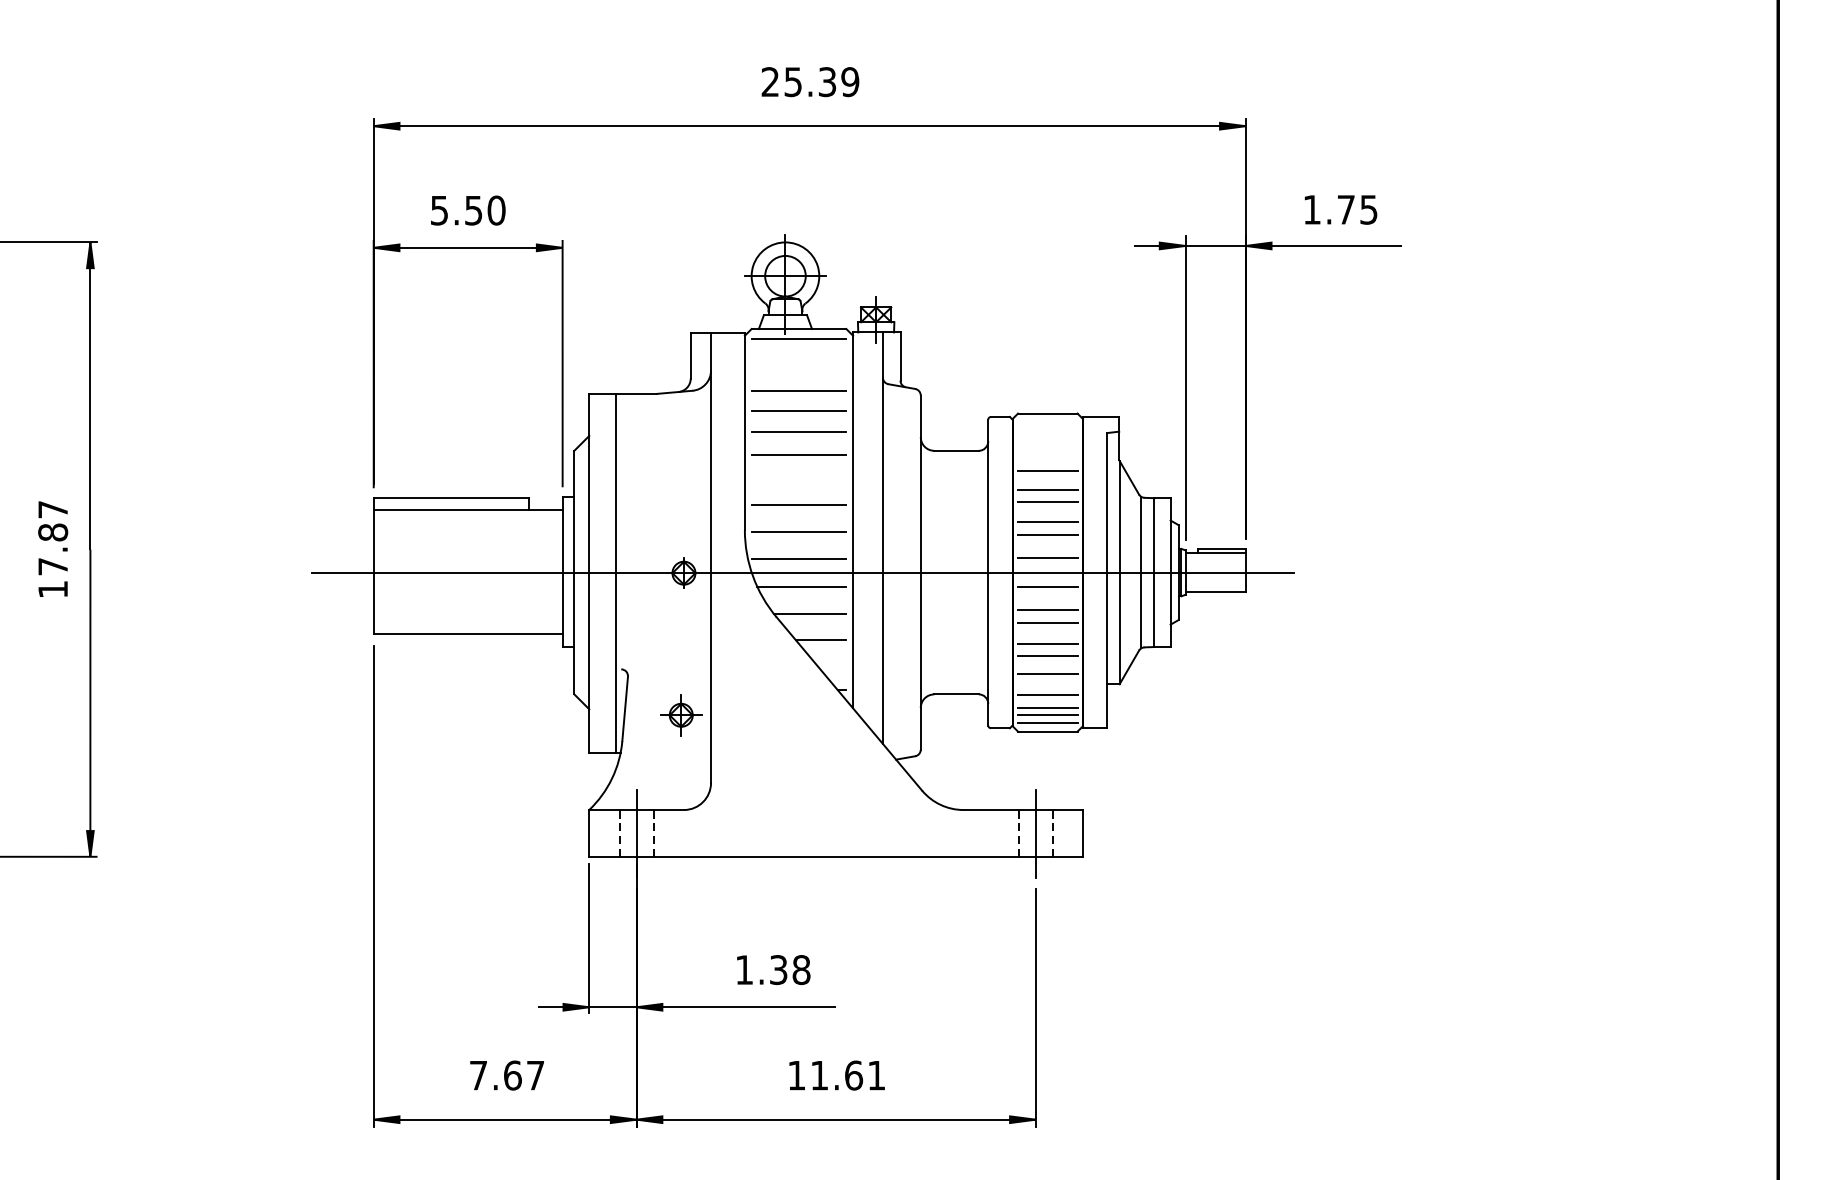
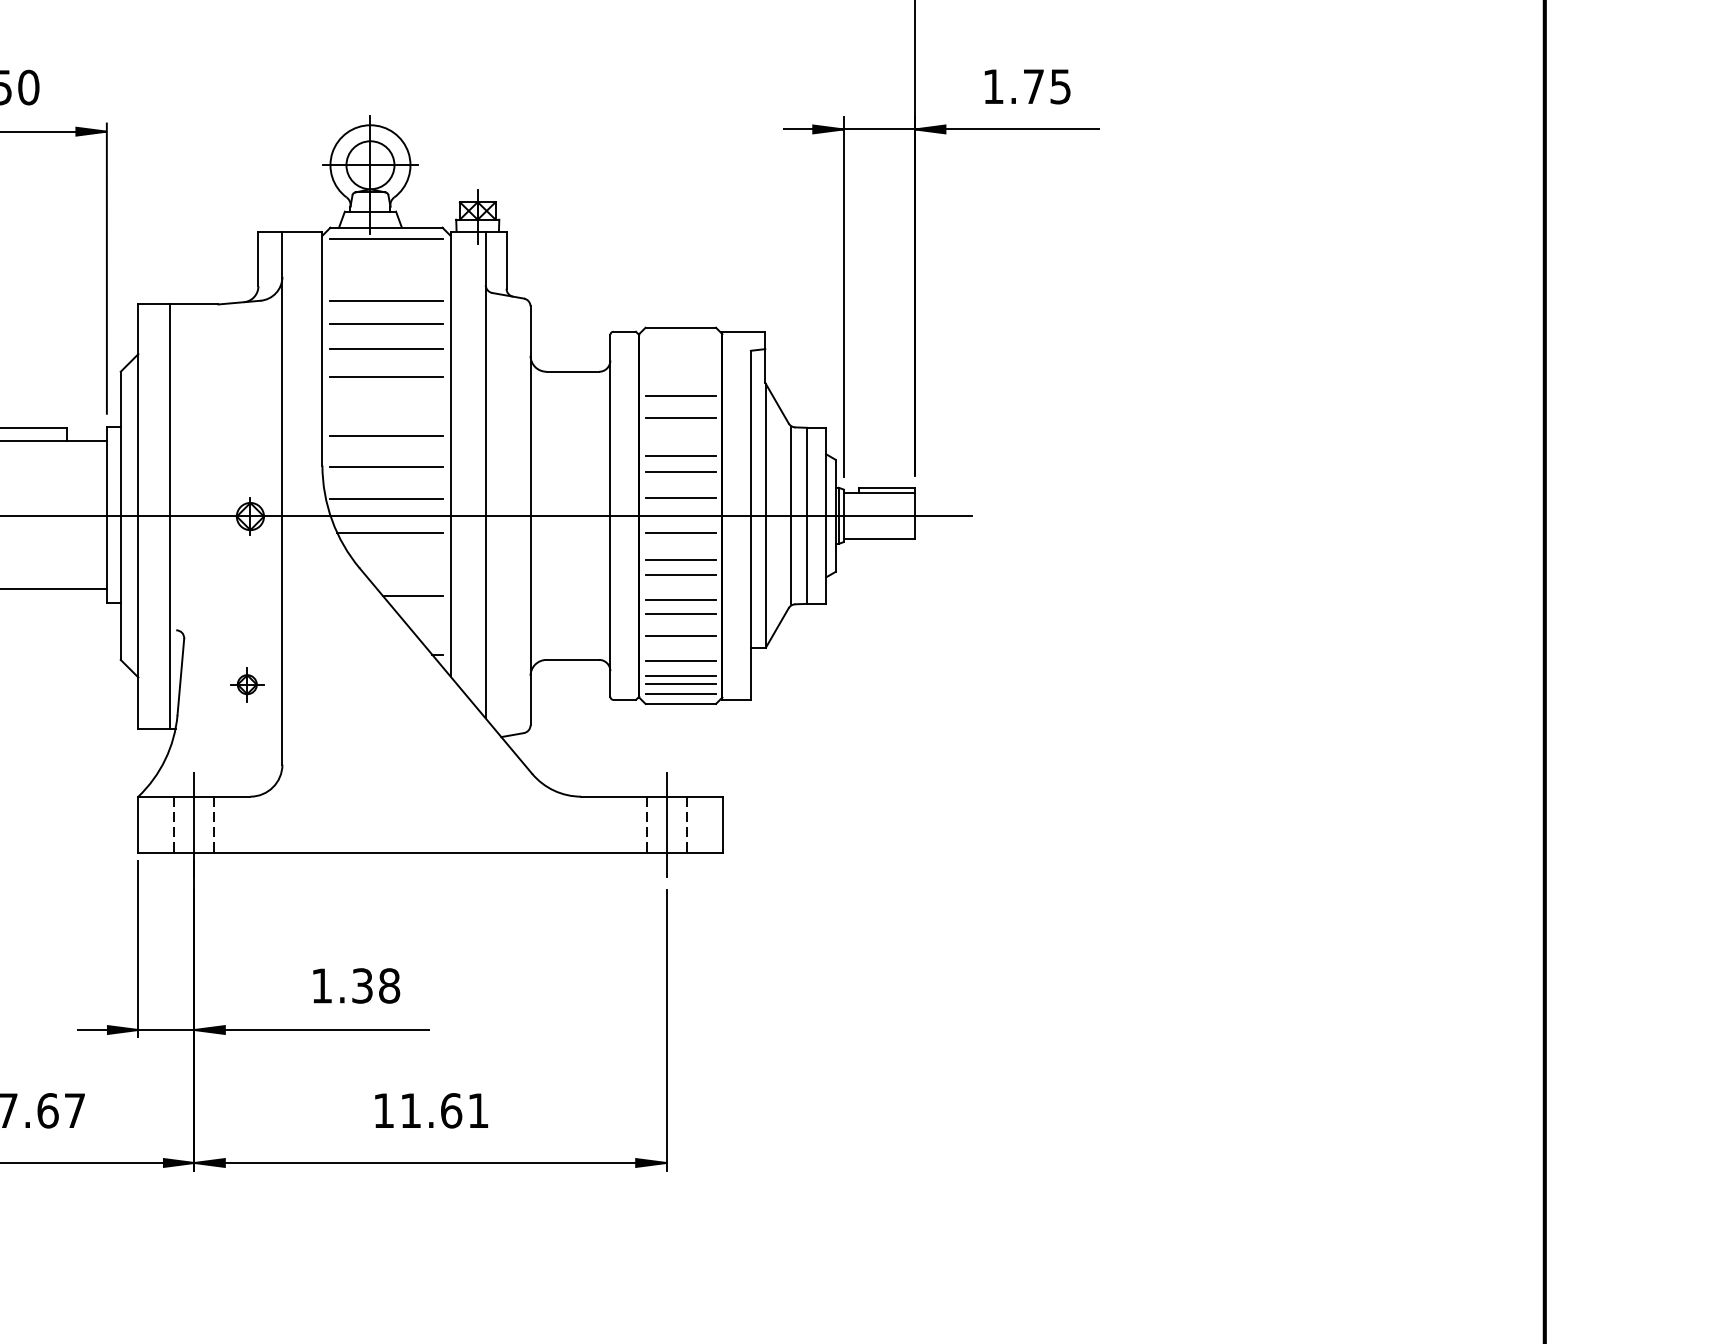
line: (1047, 501) -> (680, 431), removed
line: (809, 613) -> (398, 564), removed
part: (681, 715) -> (247, 684), size x0.7

